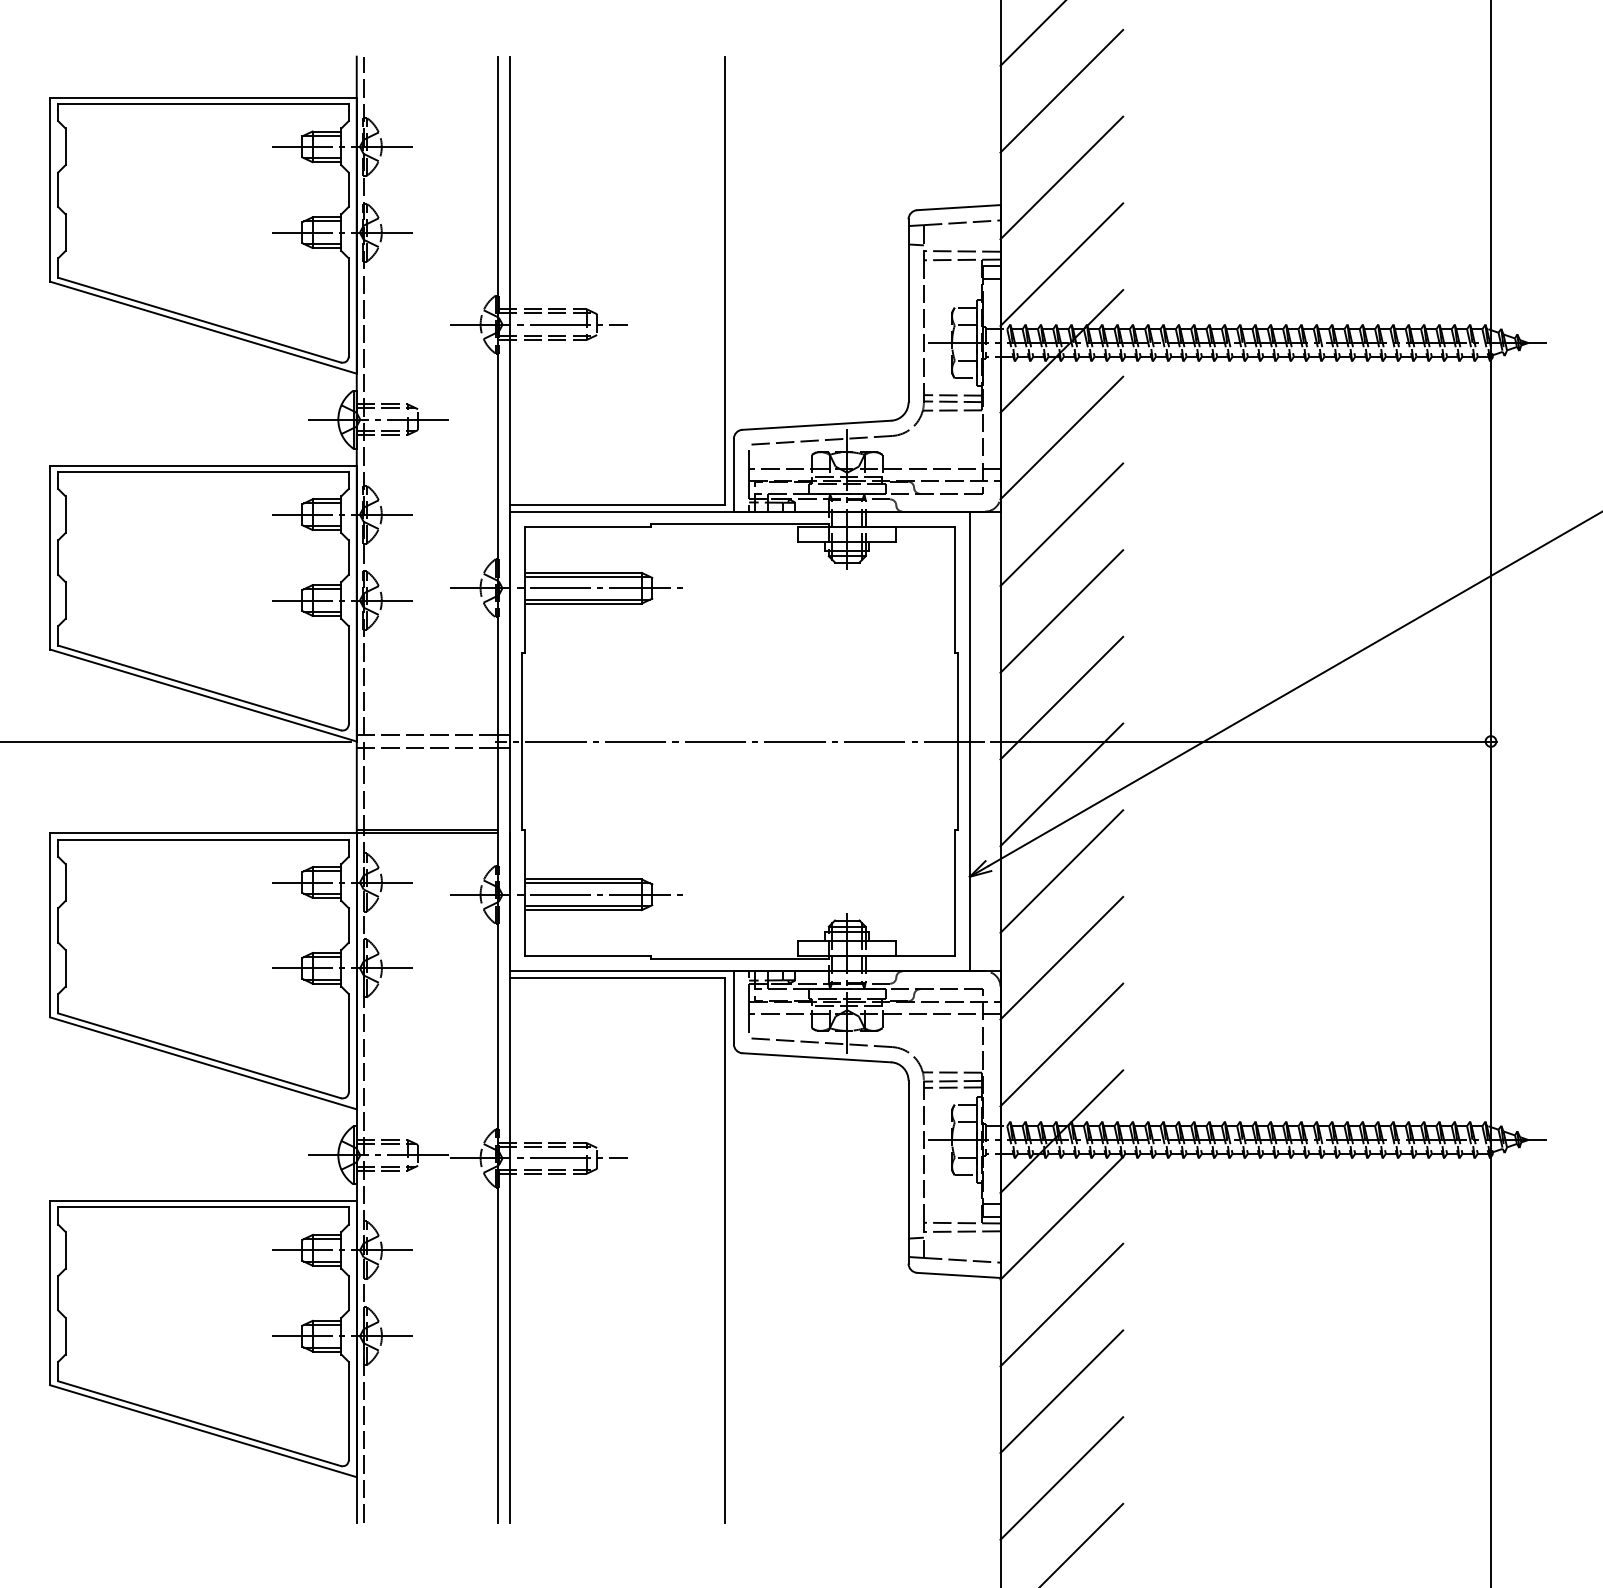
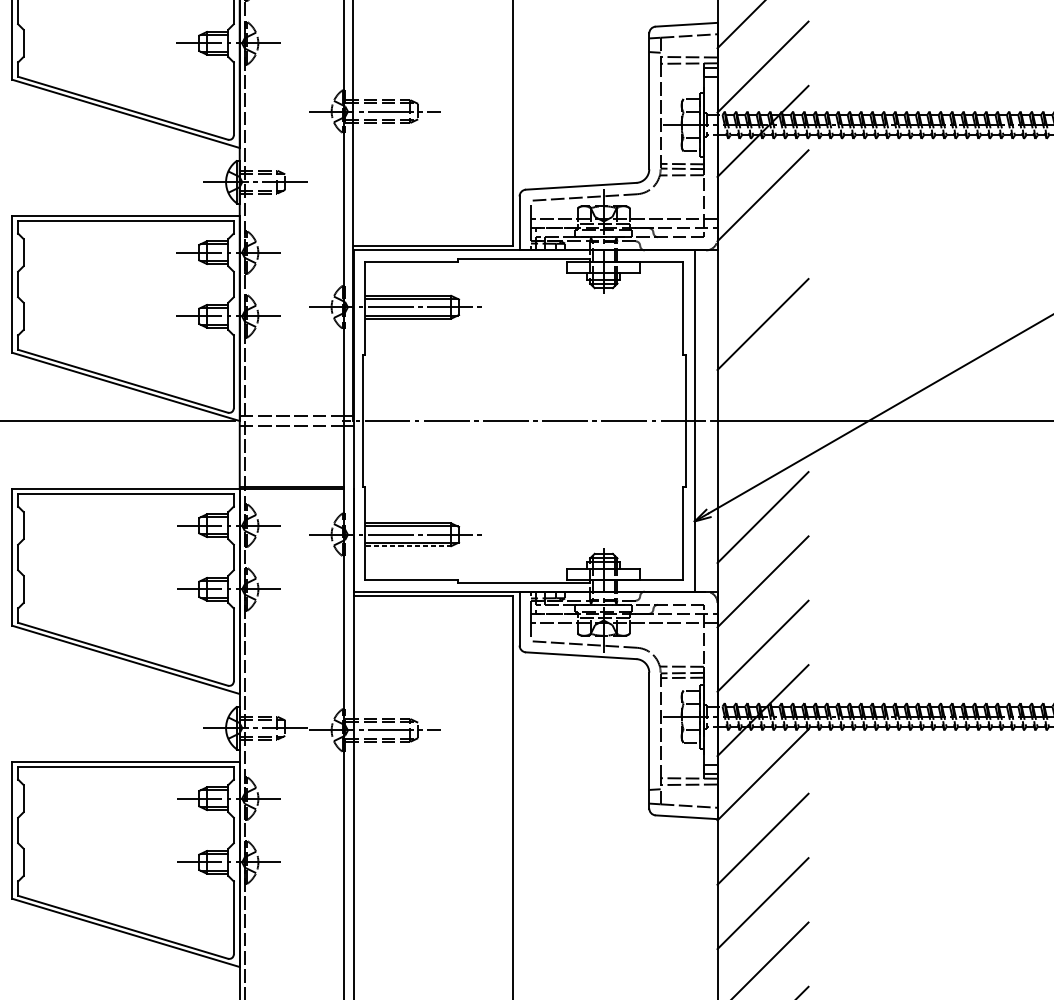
line: (1061, 524) -> (762, 259), removed
line: (1061, 697) -> (762, 388), removed
line: (1061, 784) -> (762, 452), removed
line: (584, 910) -> (408, 546), solid -> dashed

